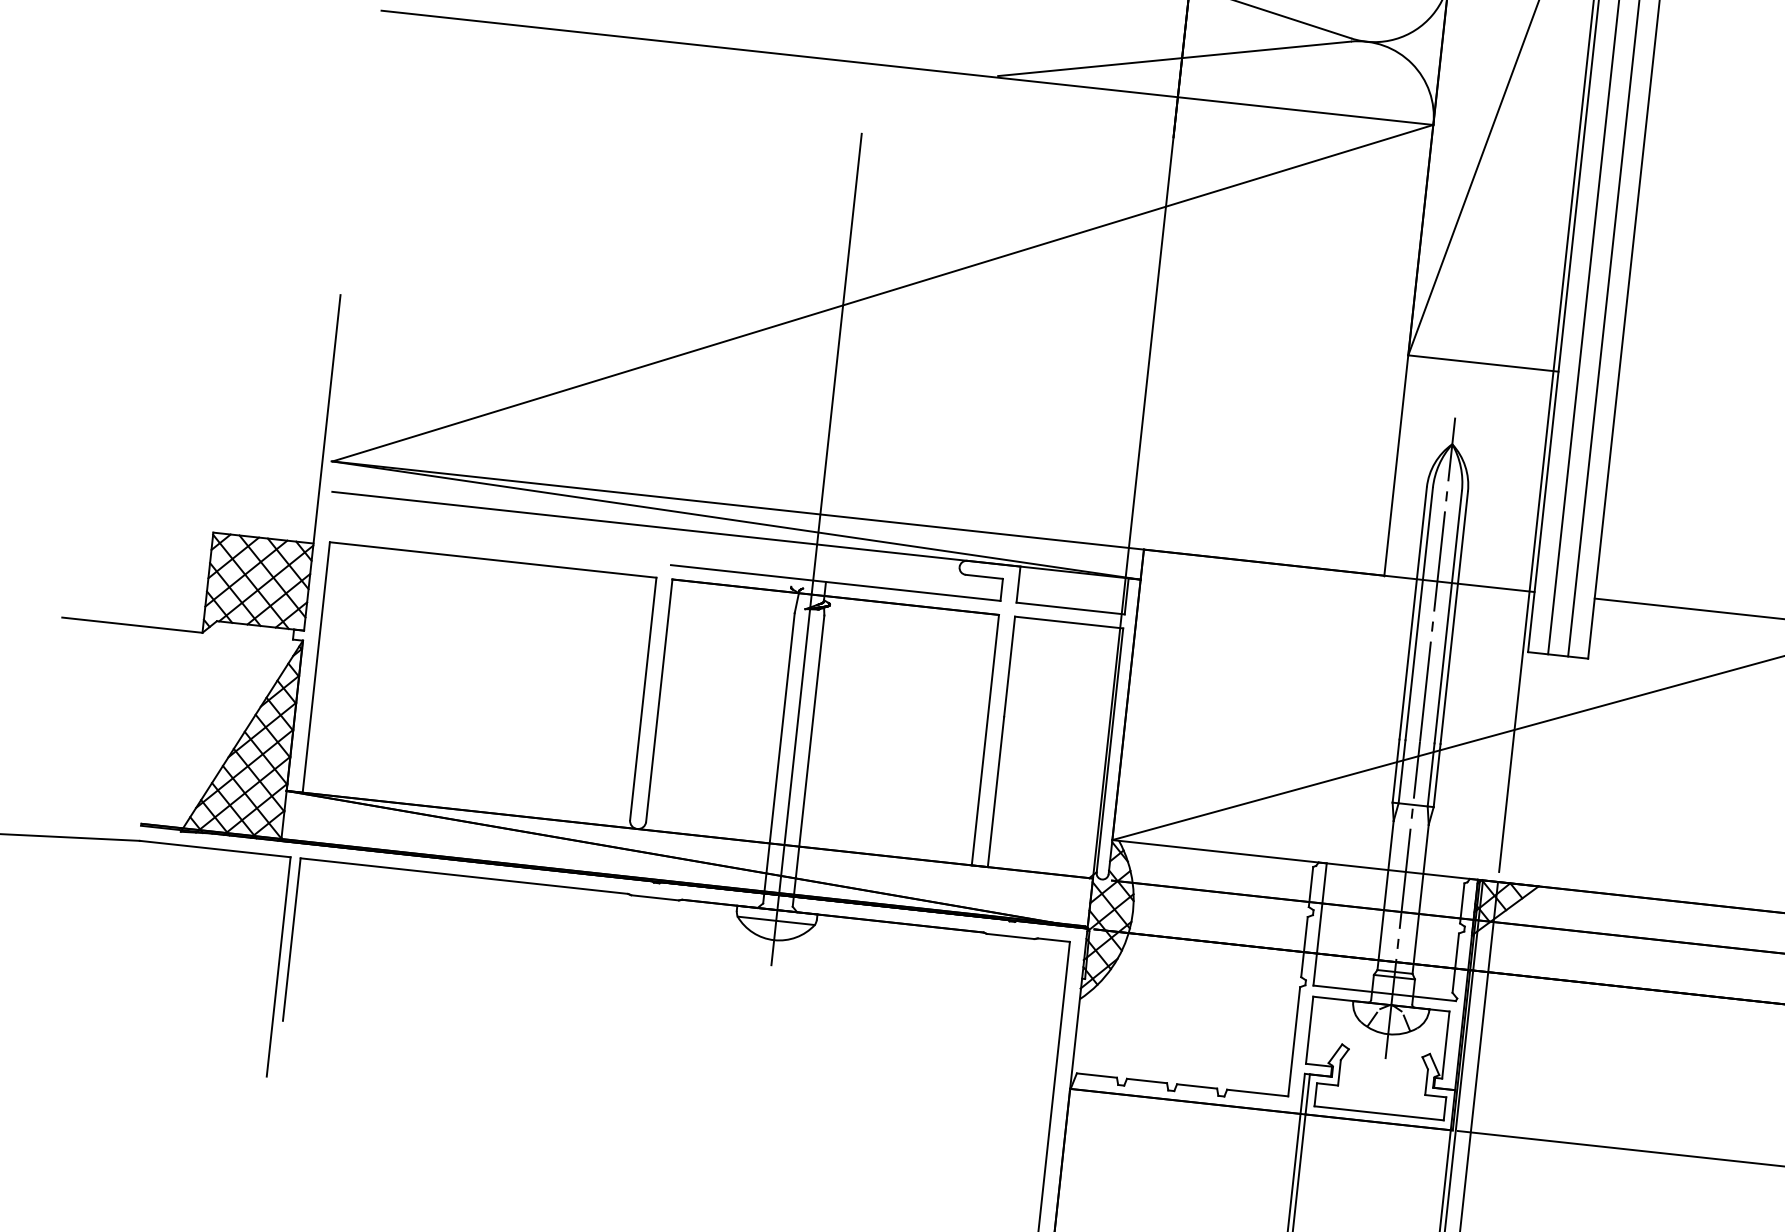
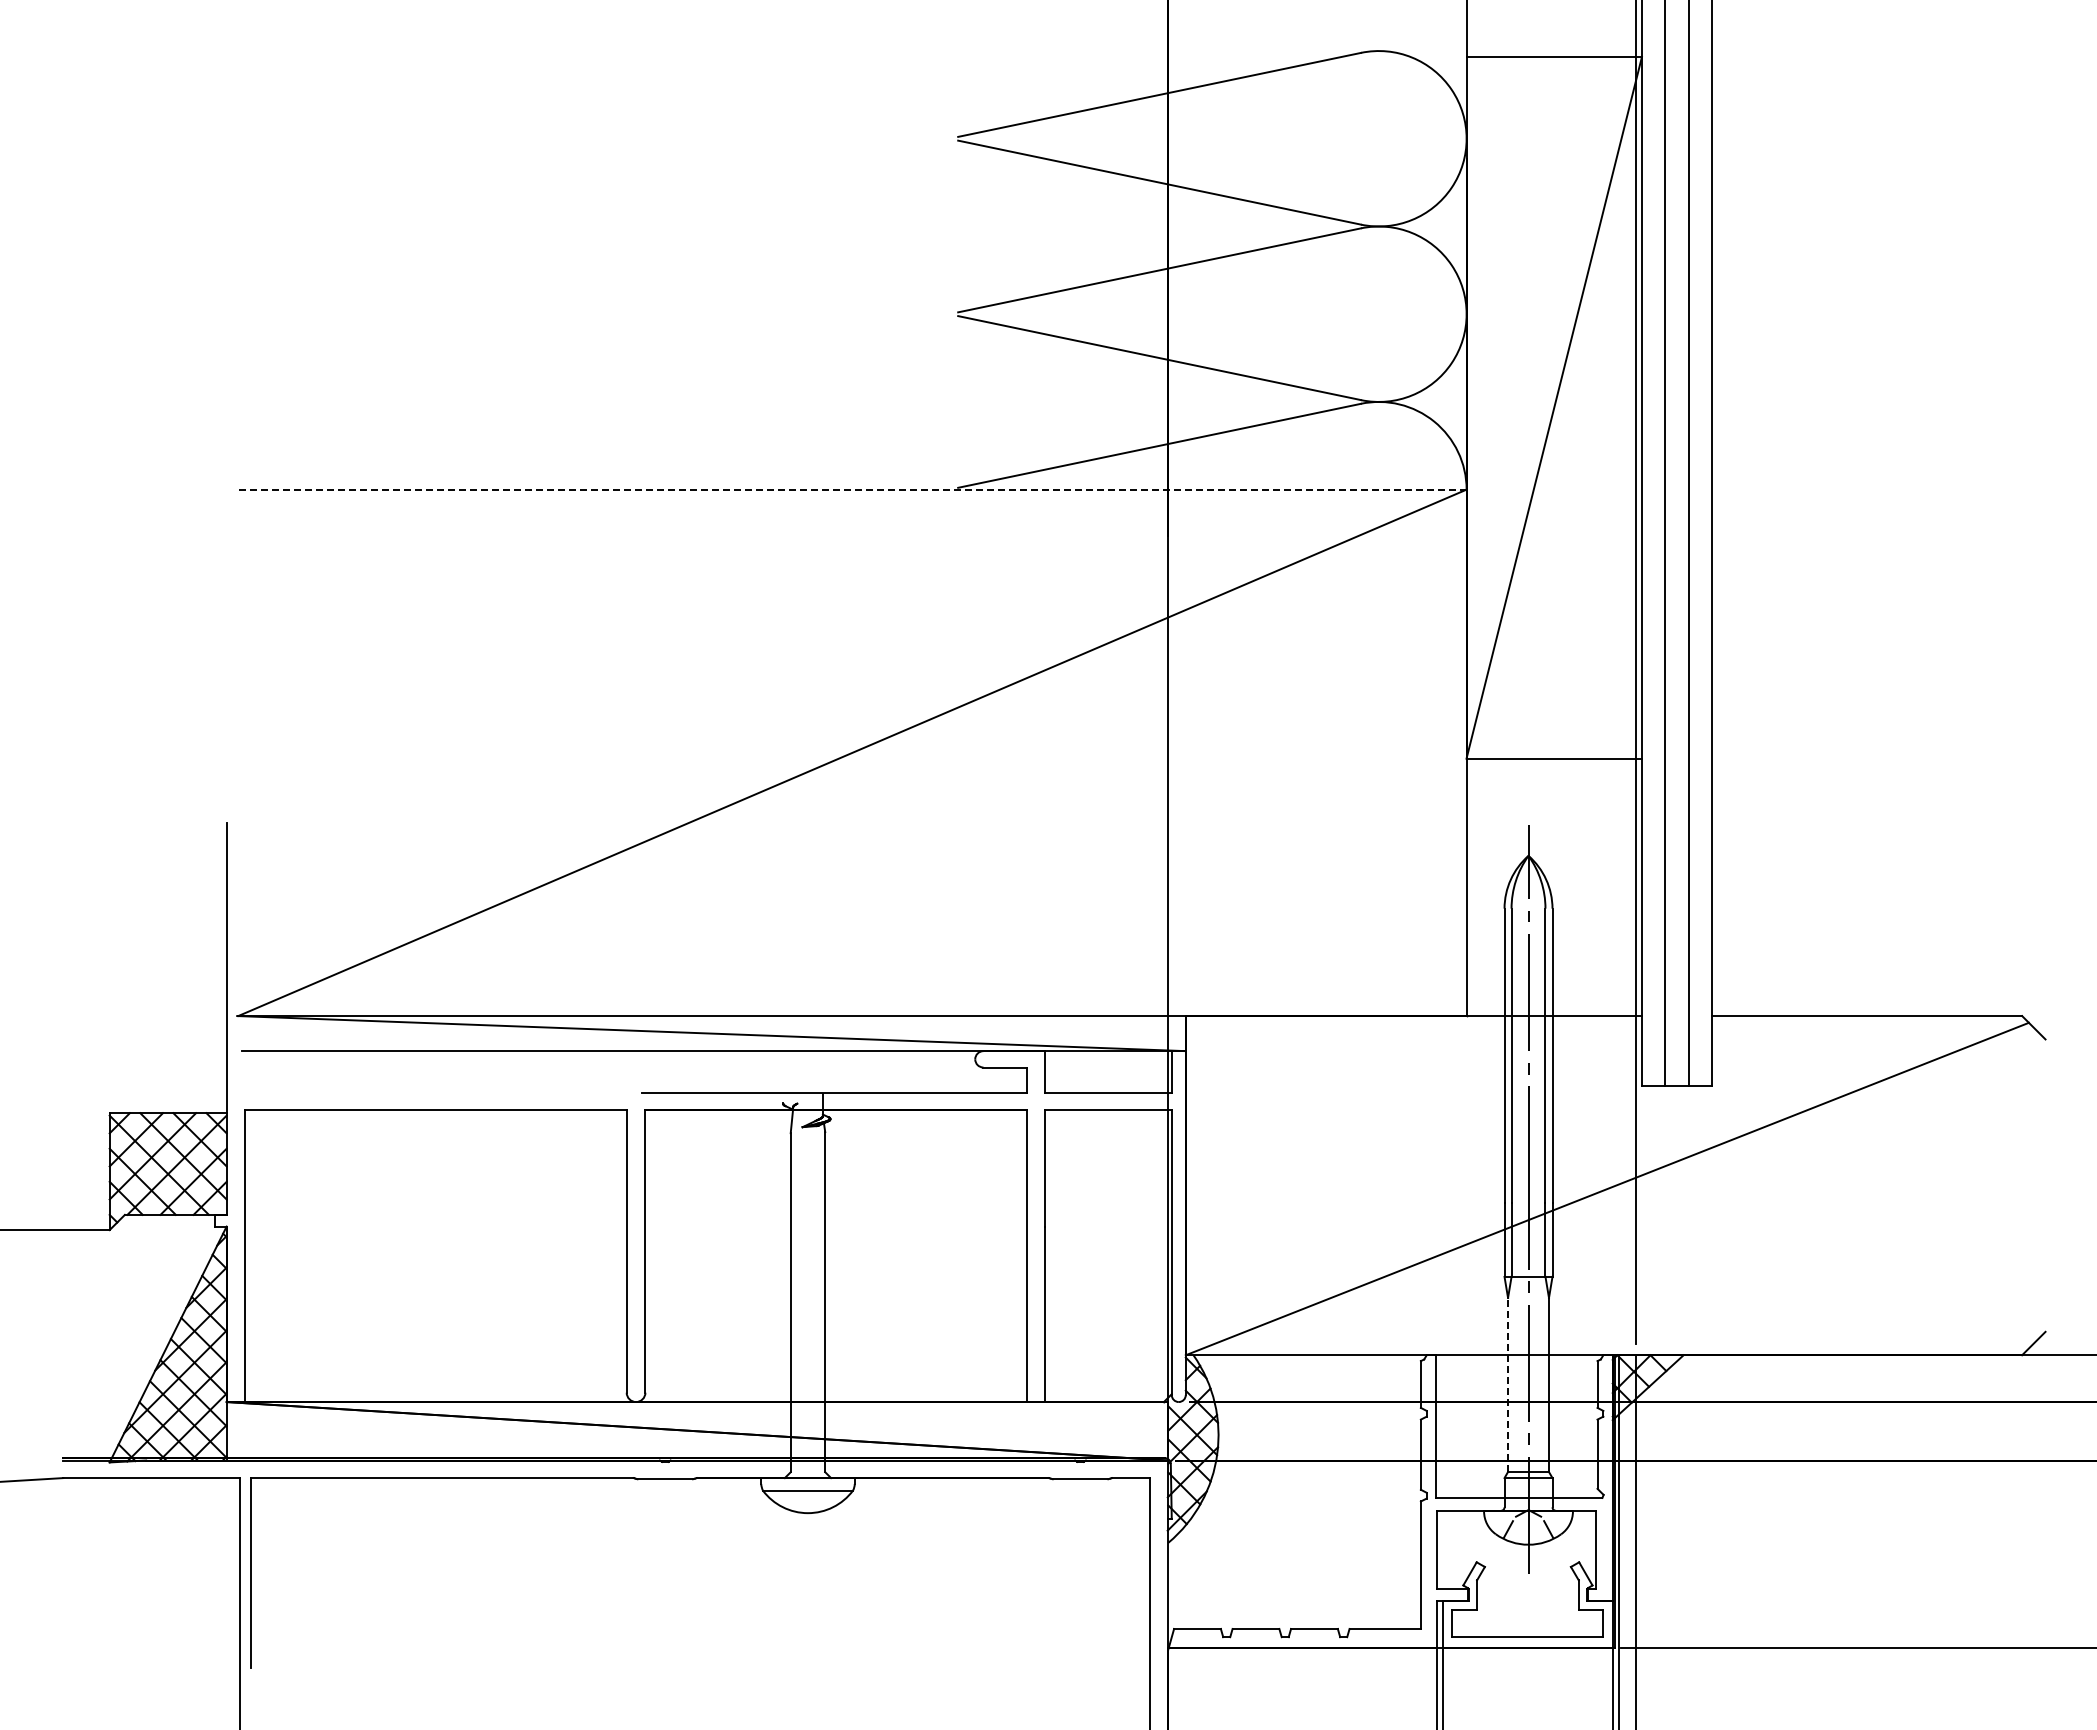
line: (906, 67) -> (851, 489), solid -> dashed
line: (816, 549) -> (807, 1056), removed
line: (1386, 895) -> (1508, 1384), solid -> dashed

